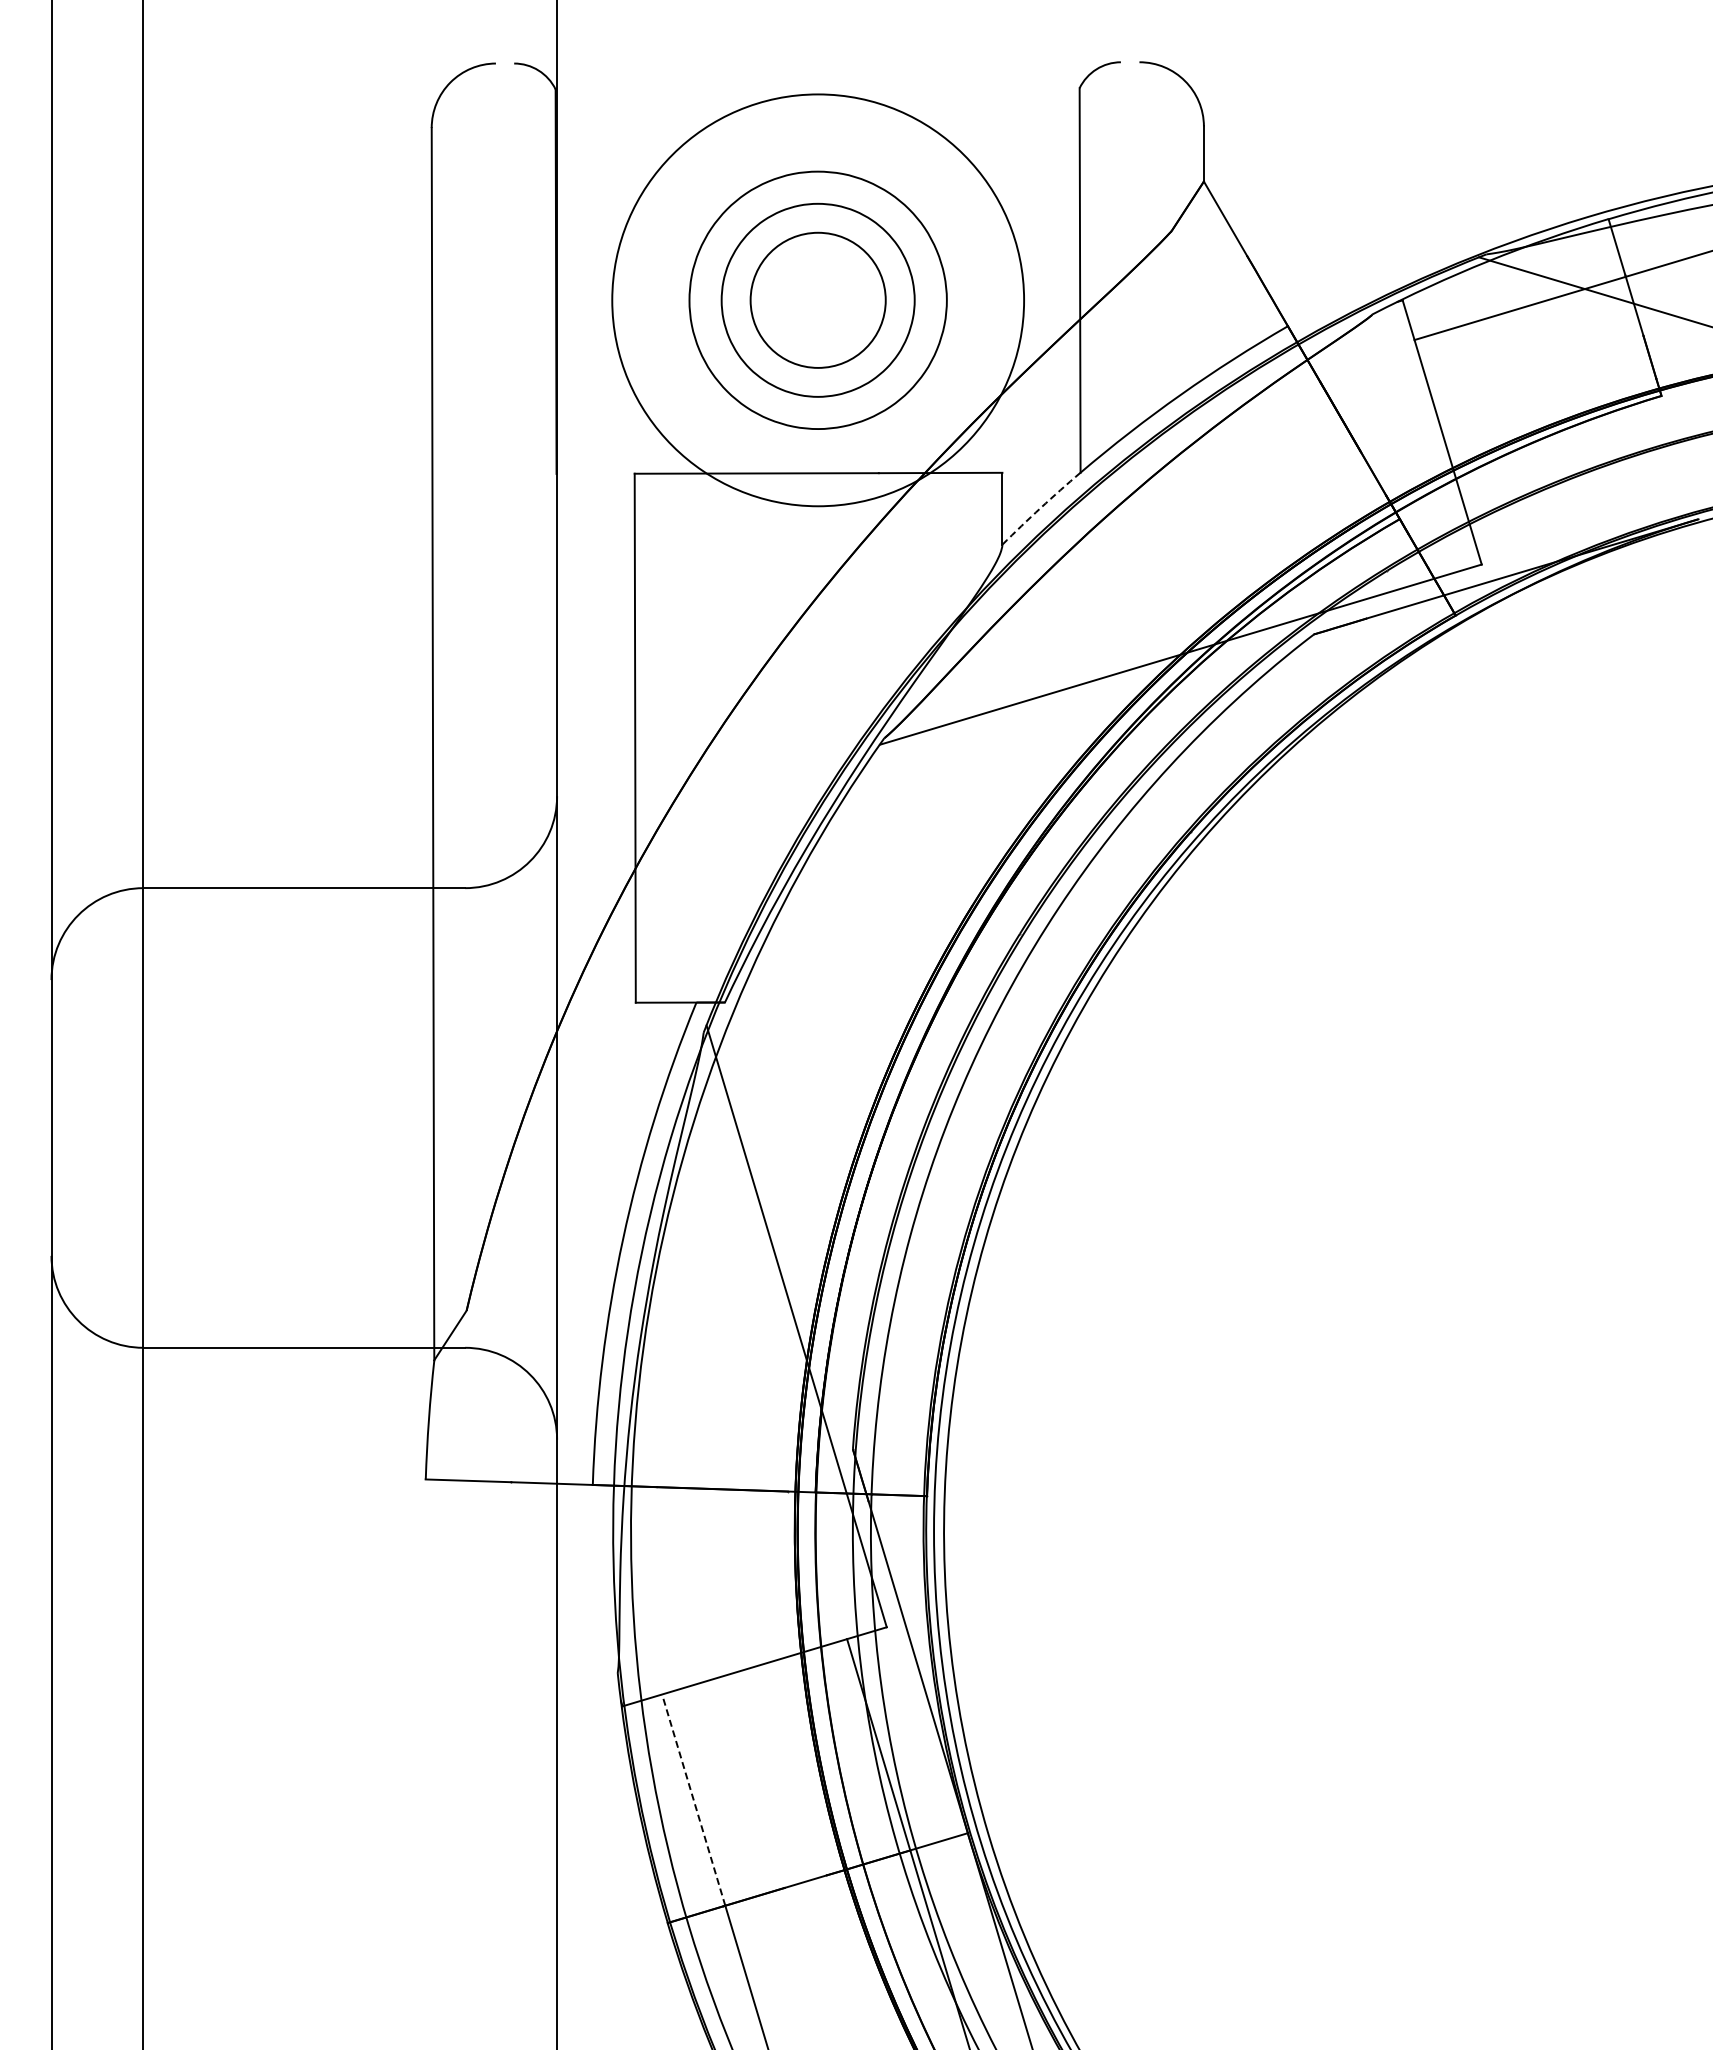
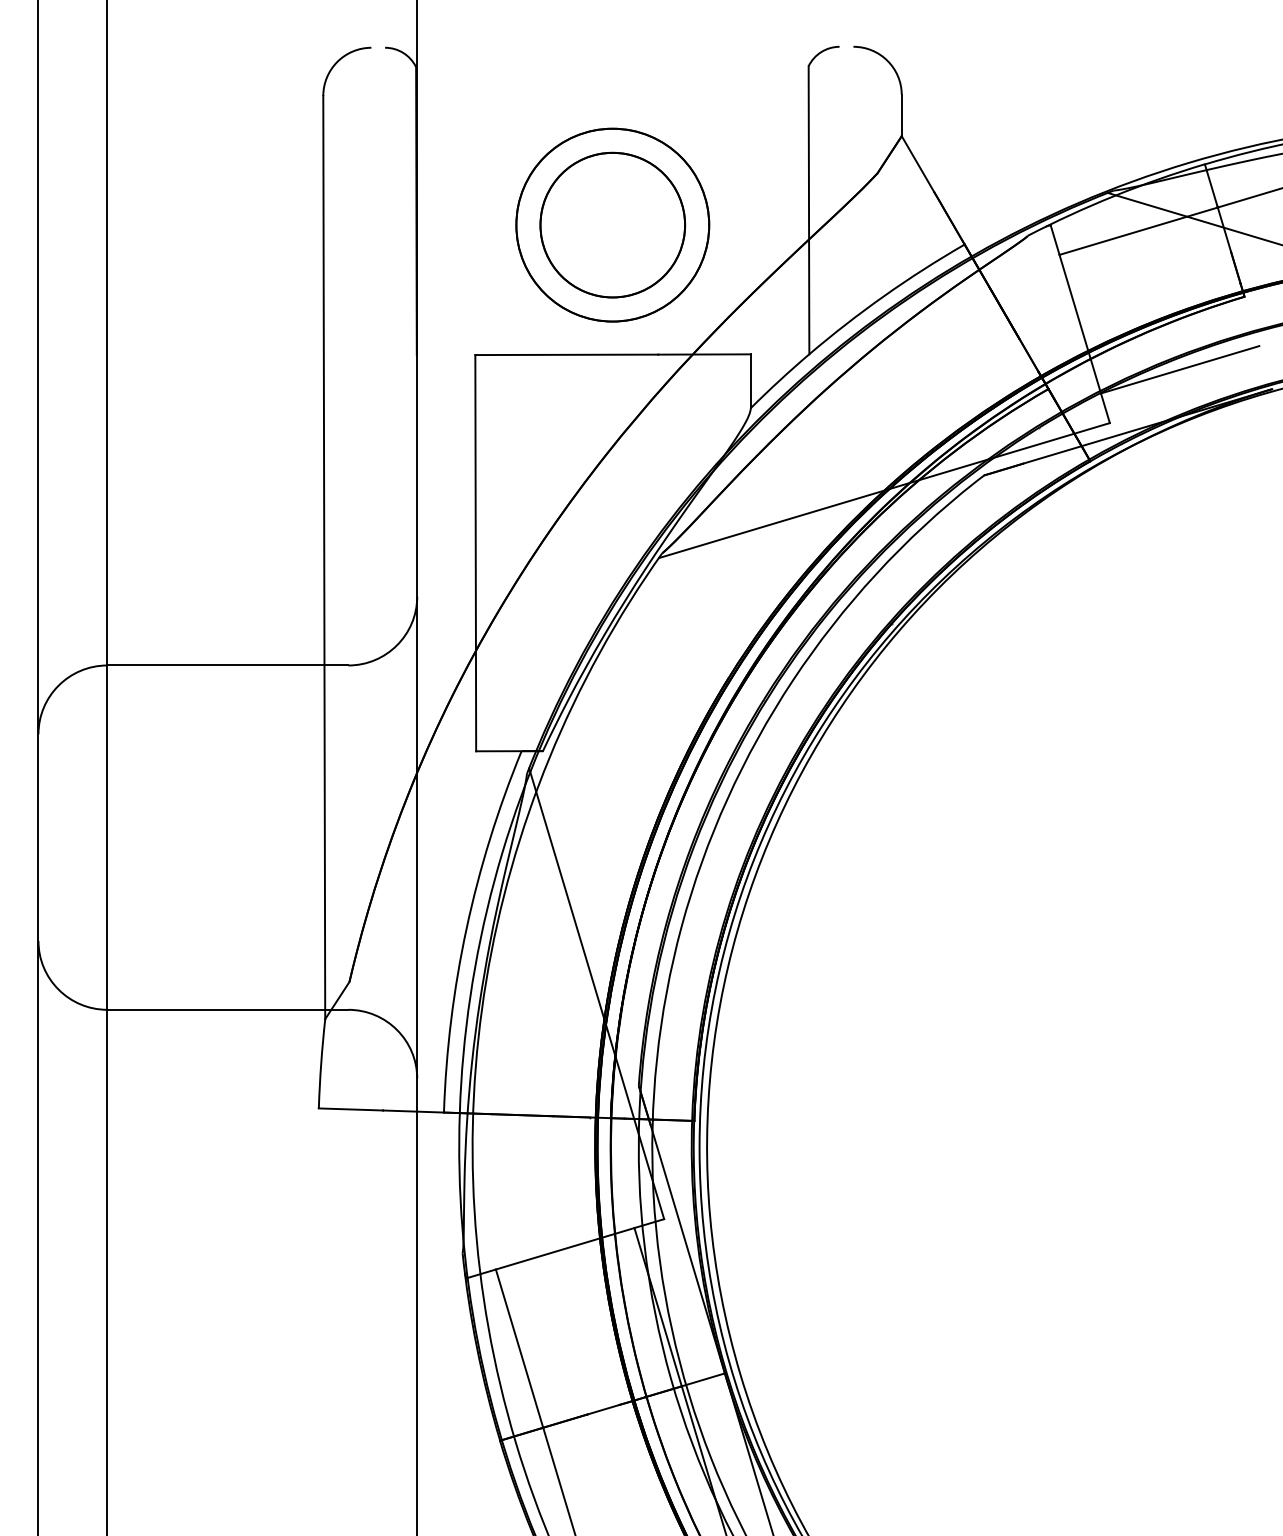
circle: (817, 299) -> (612, 224), size x1.43
circle: (817, 300) -> (612, 225), size x0.62
line: (1575, 493) -> (1180, 369), added
arc: (1040, 507) -> (779, 380), dashed -> solid
line: (693, 1799) -> (519, 1348), dashed -> solid

